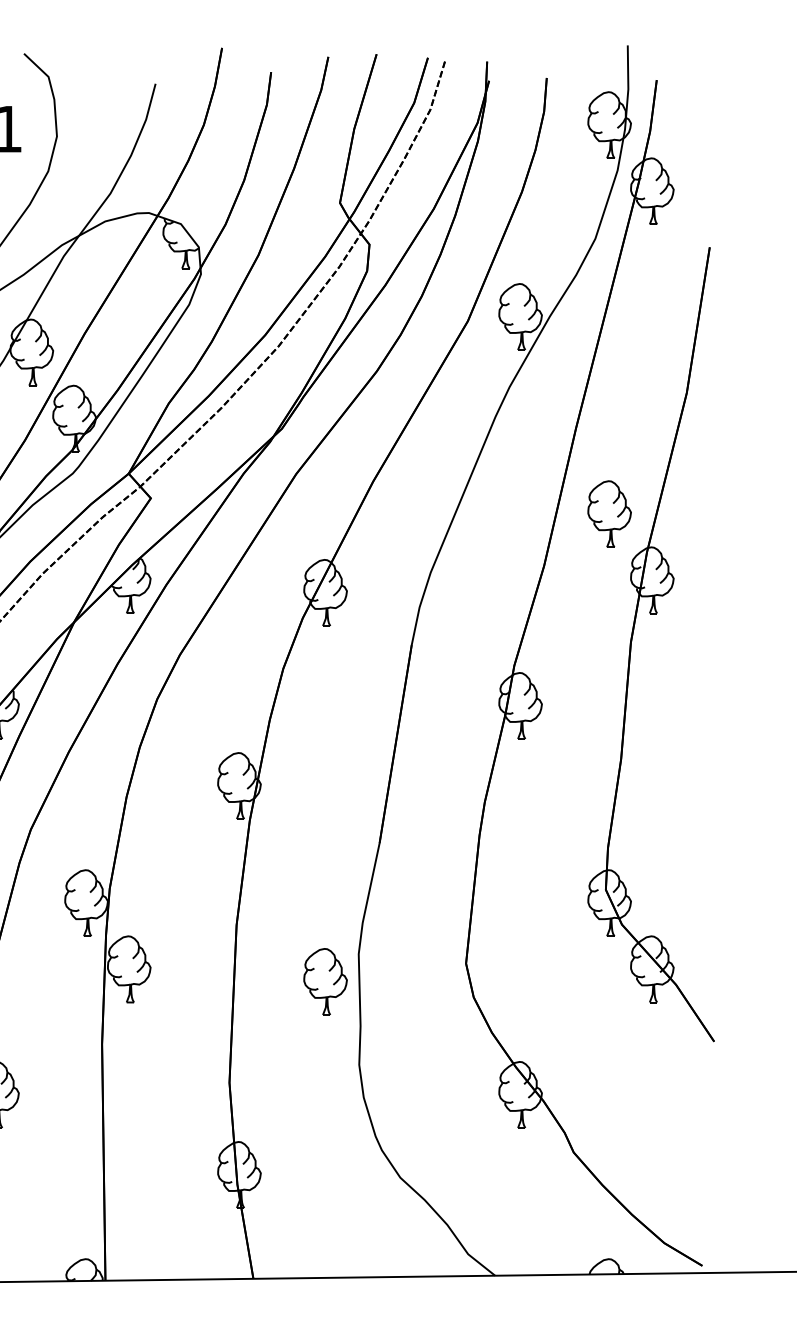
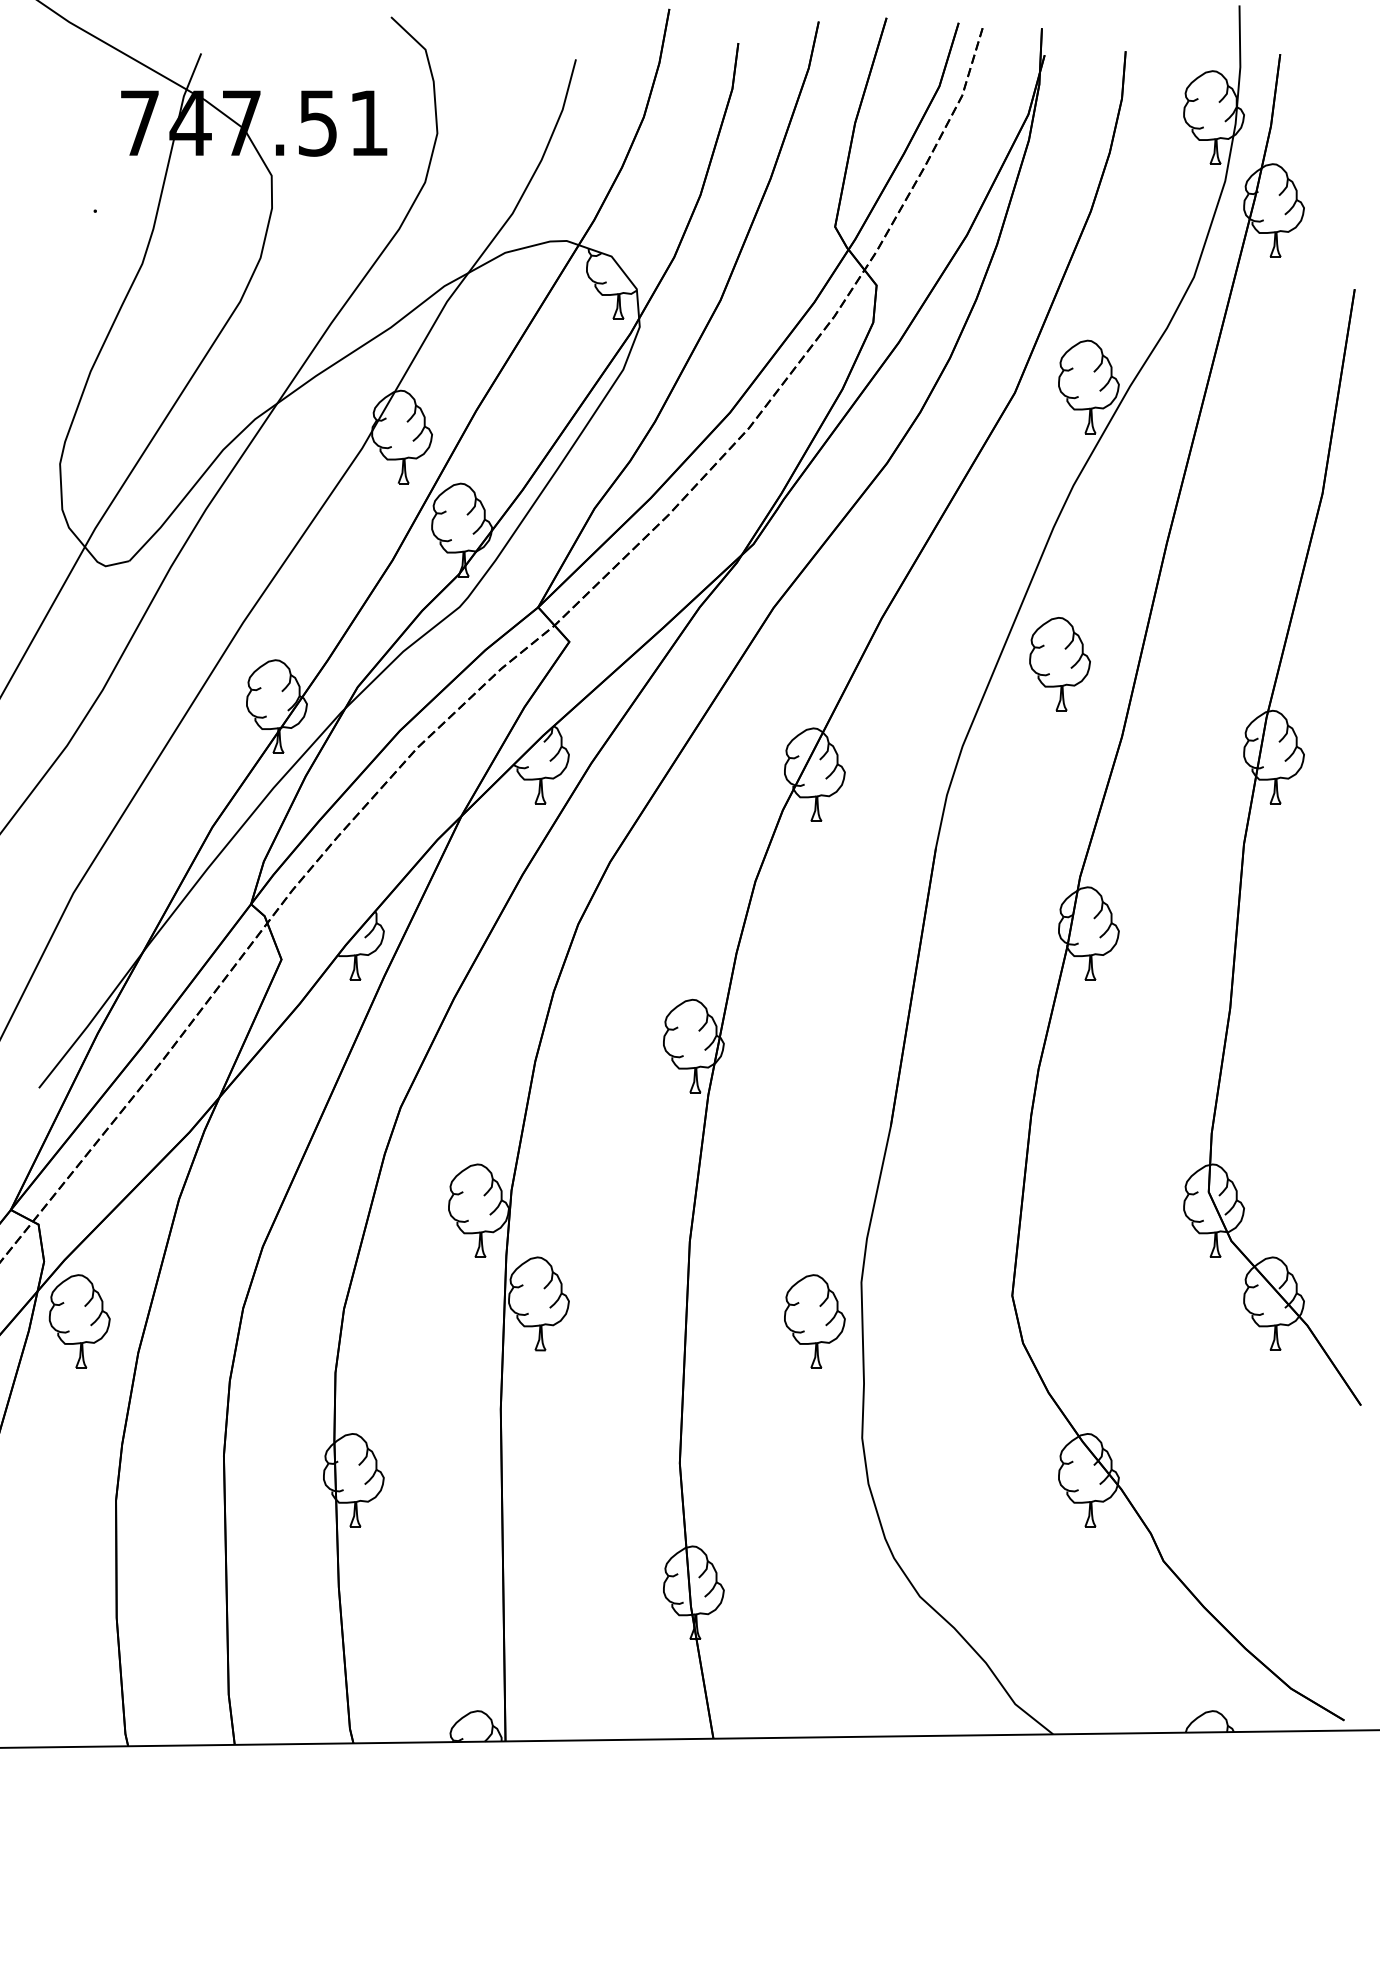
part: (609, 514) -> (1059, 664), moved

